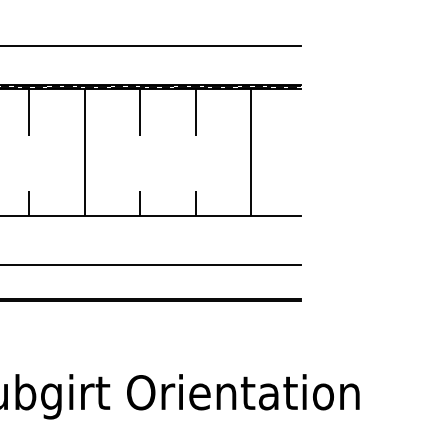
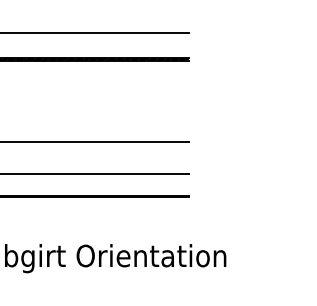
hatch: (139, 152) -> (84, 101), removed

